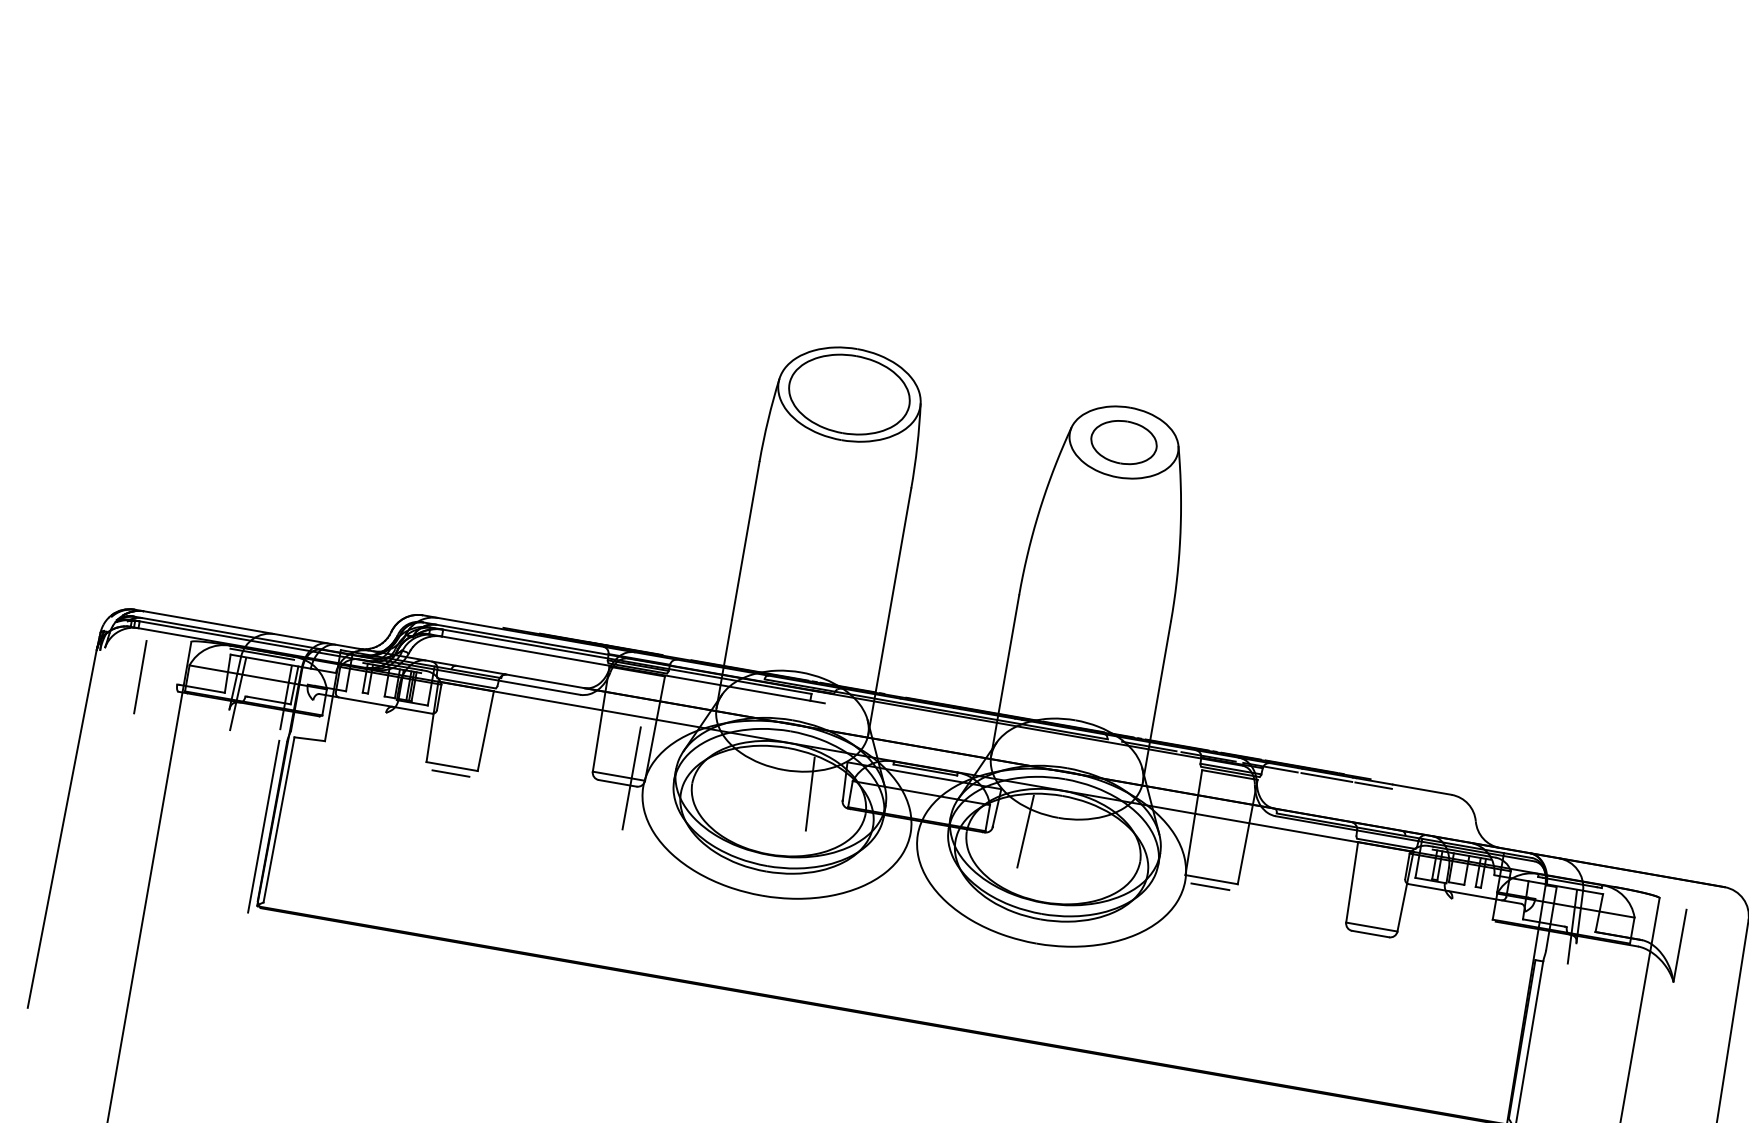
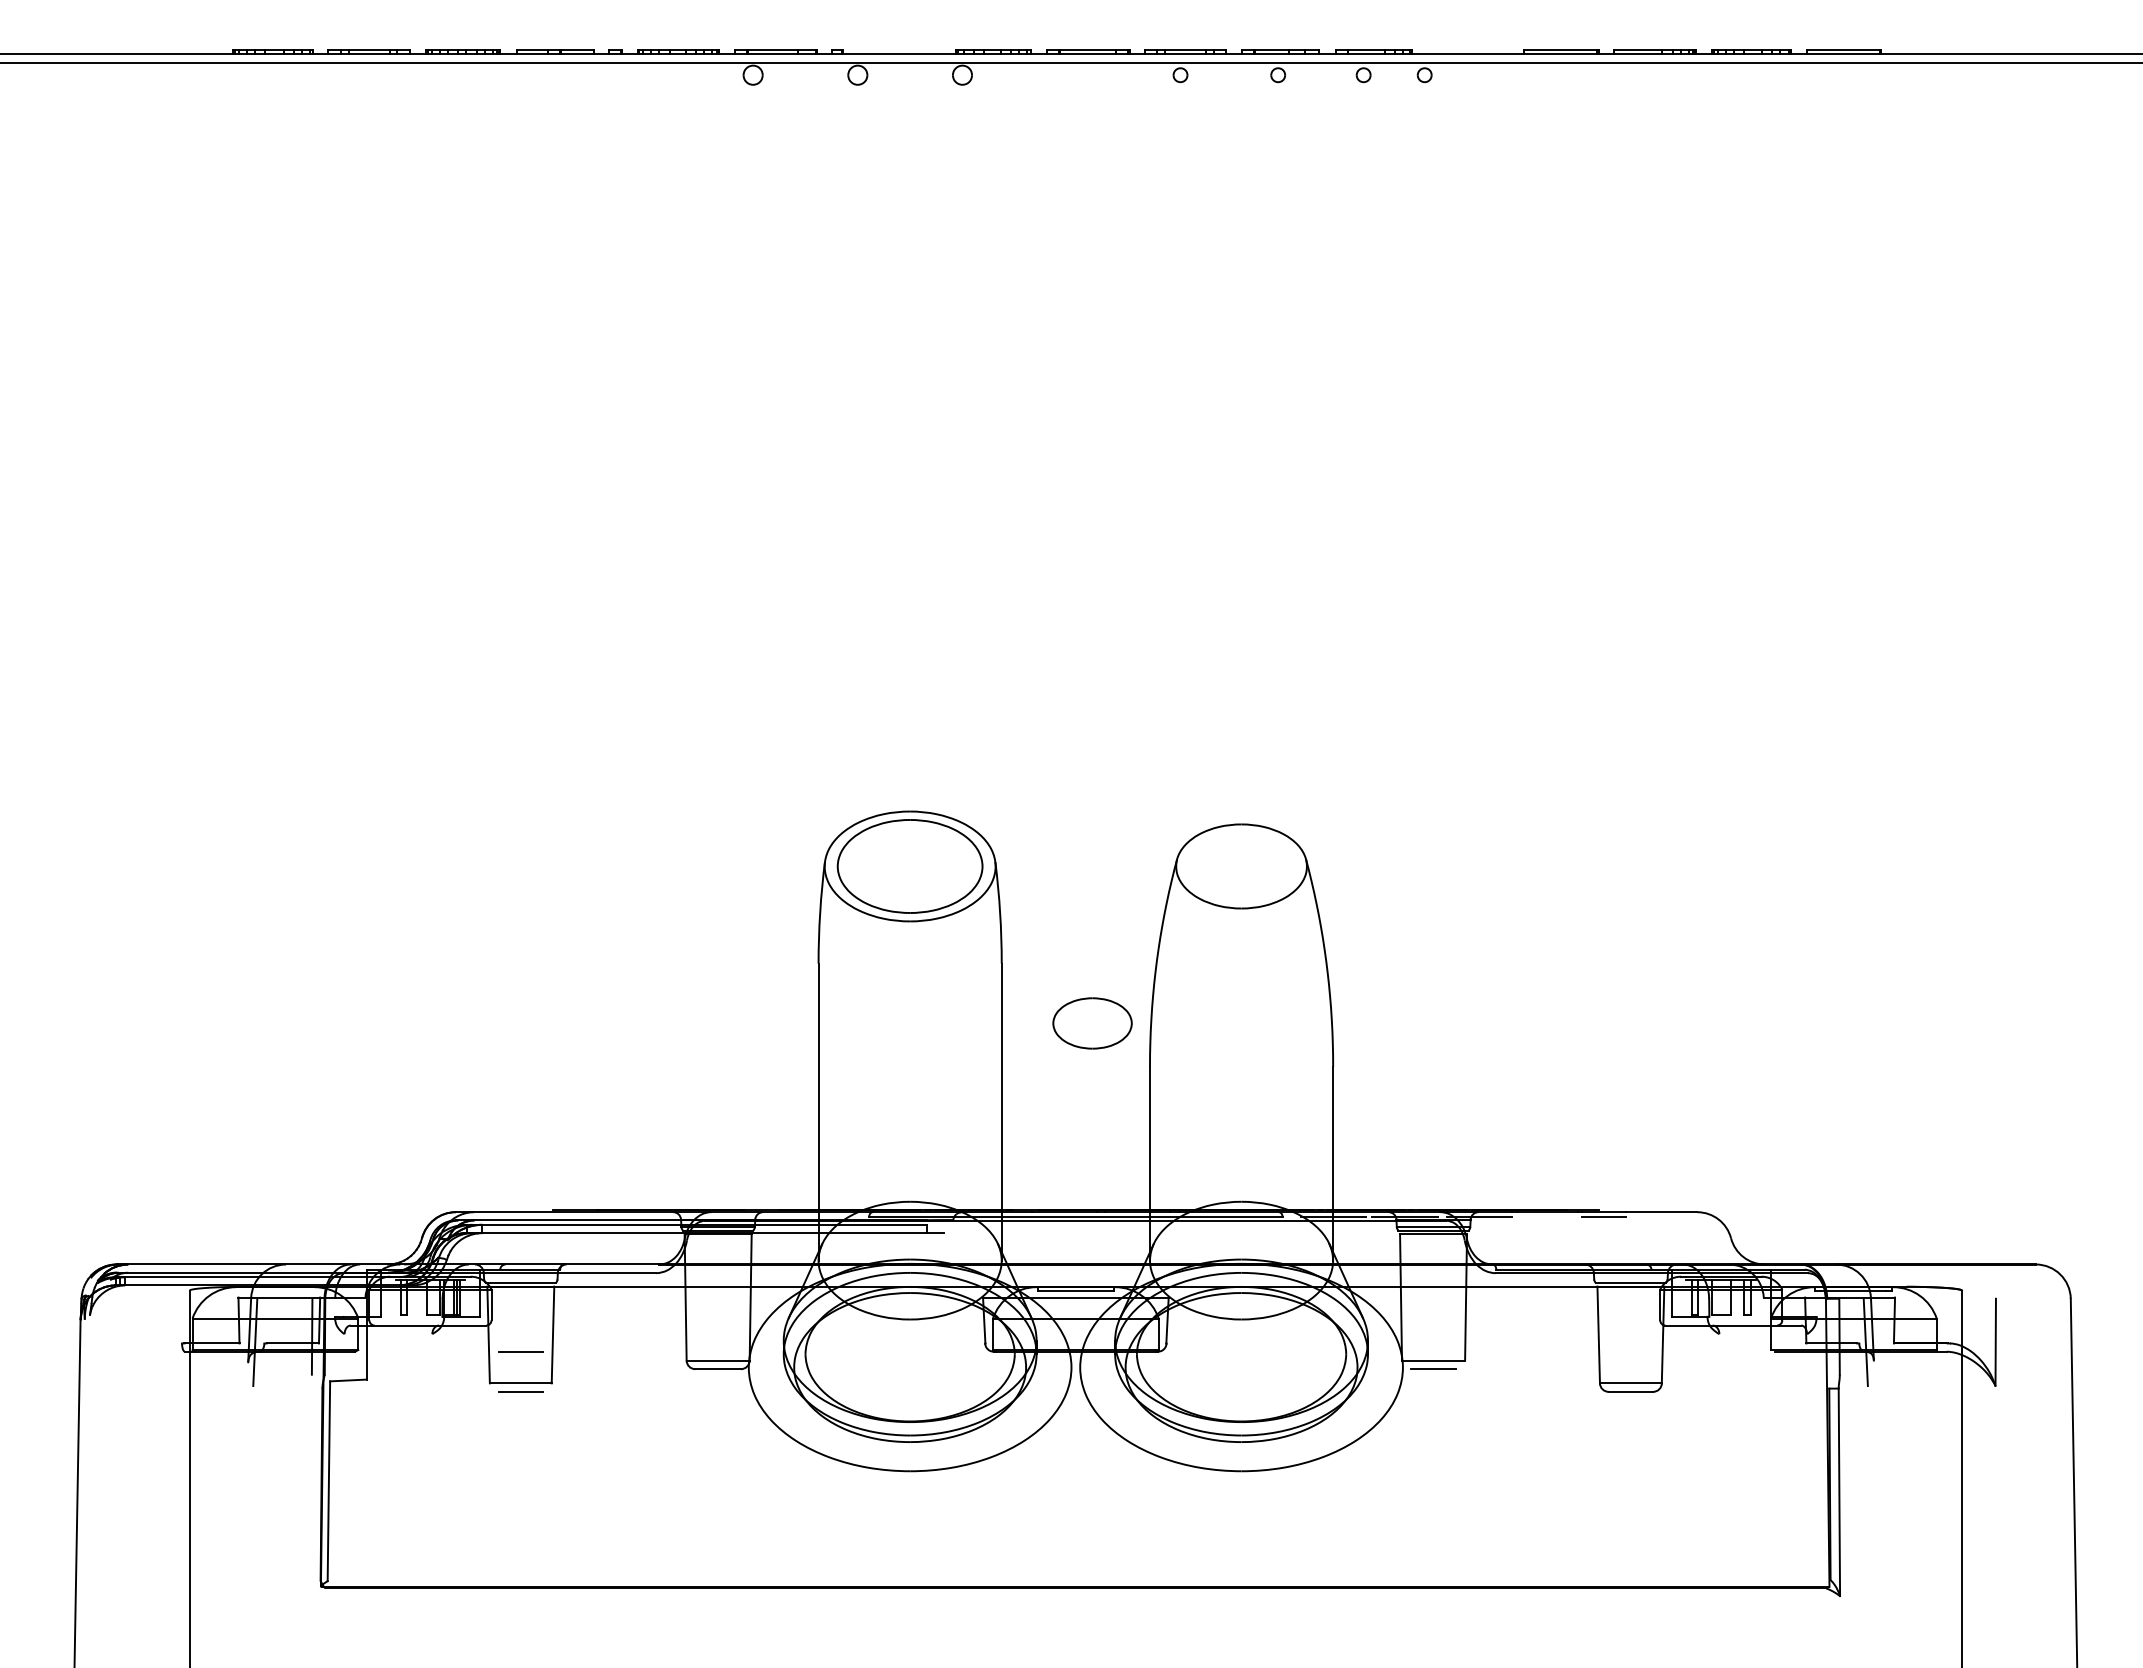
part: (1123, 442) -> (1092, 1023), moved
line: (262, 654) -> (275, 1290), removed
line: (140, 676) -> (137, 1341), removed
line: (456, 740) -> (520, 1351), added
line: (1326, 777) -> (1547, 1217), removed
line: (631, 778) -> (733, 1360), removed
line: (809, 794) -> (945, 1342), removed
line: (263, 826) -> (312, 1492), removed
line: (1025, 831) -> (1205, 1342), removed

